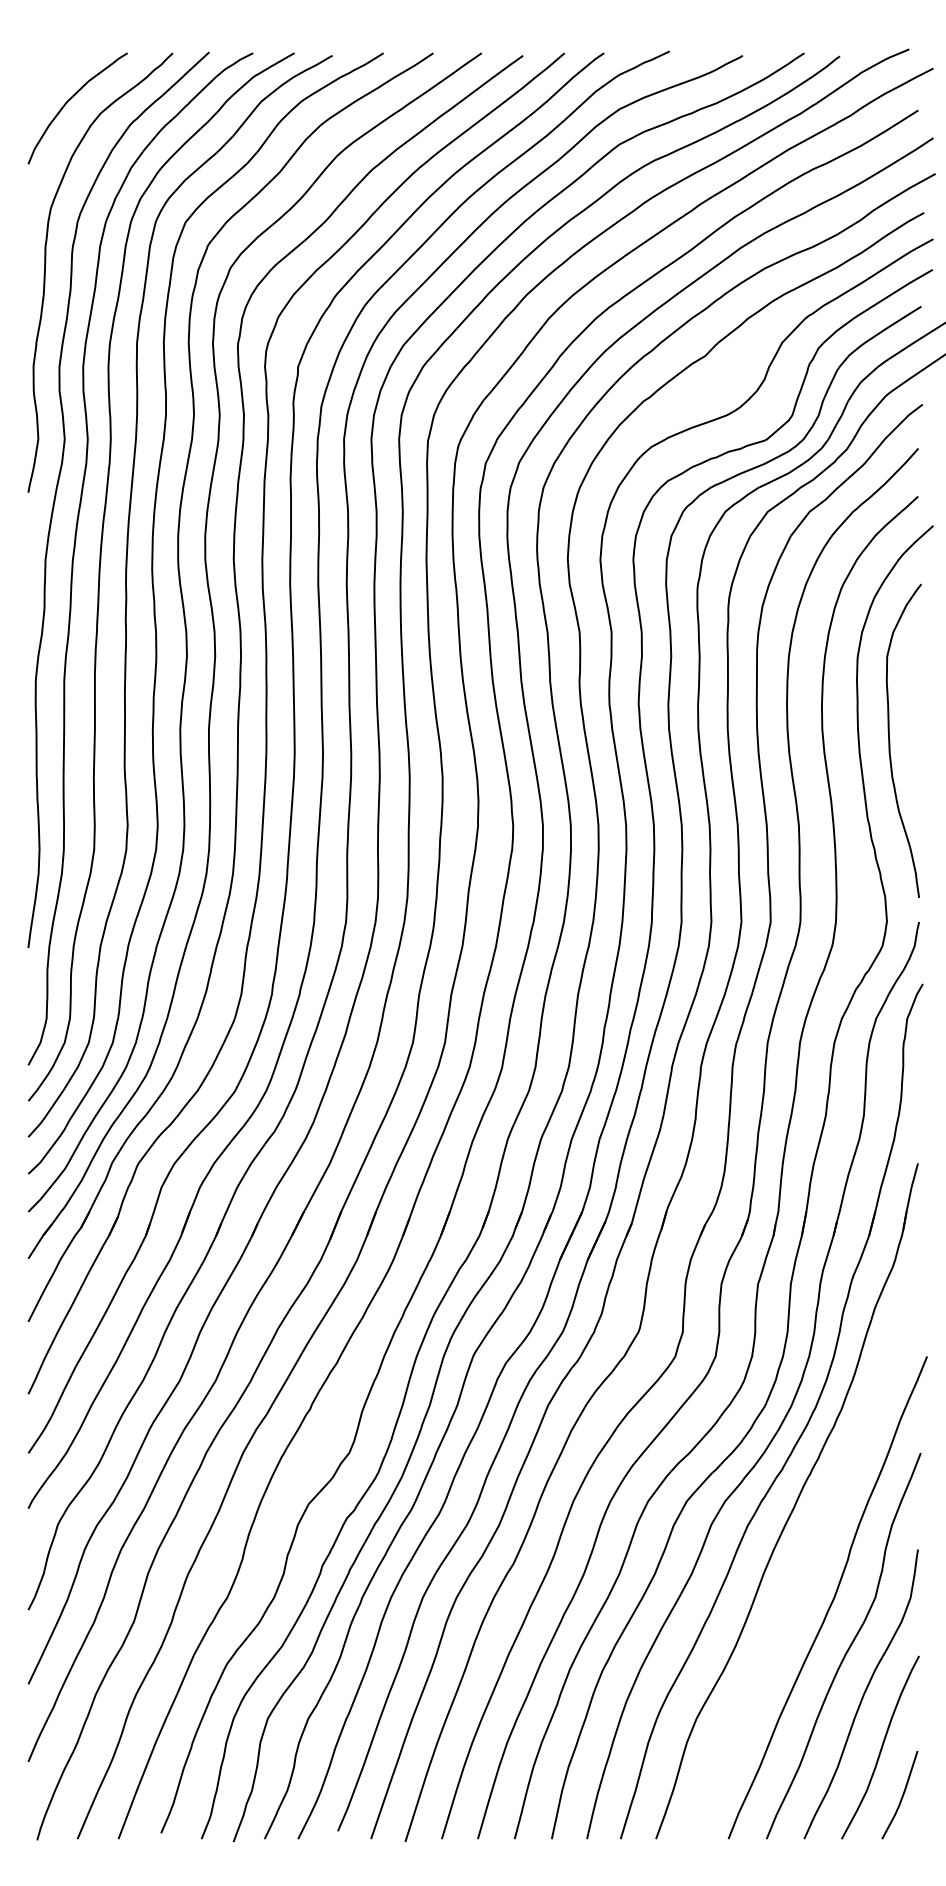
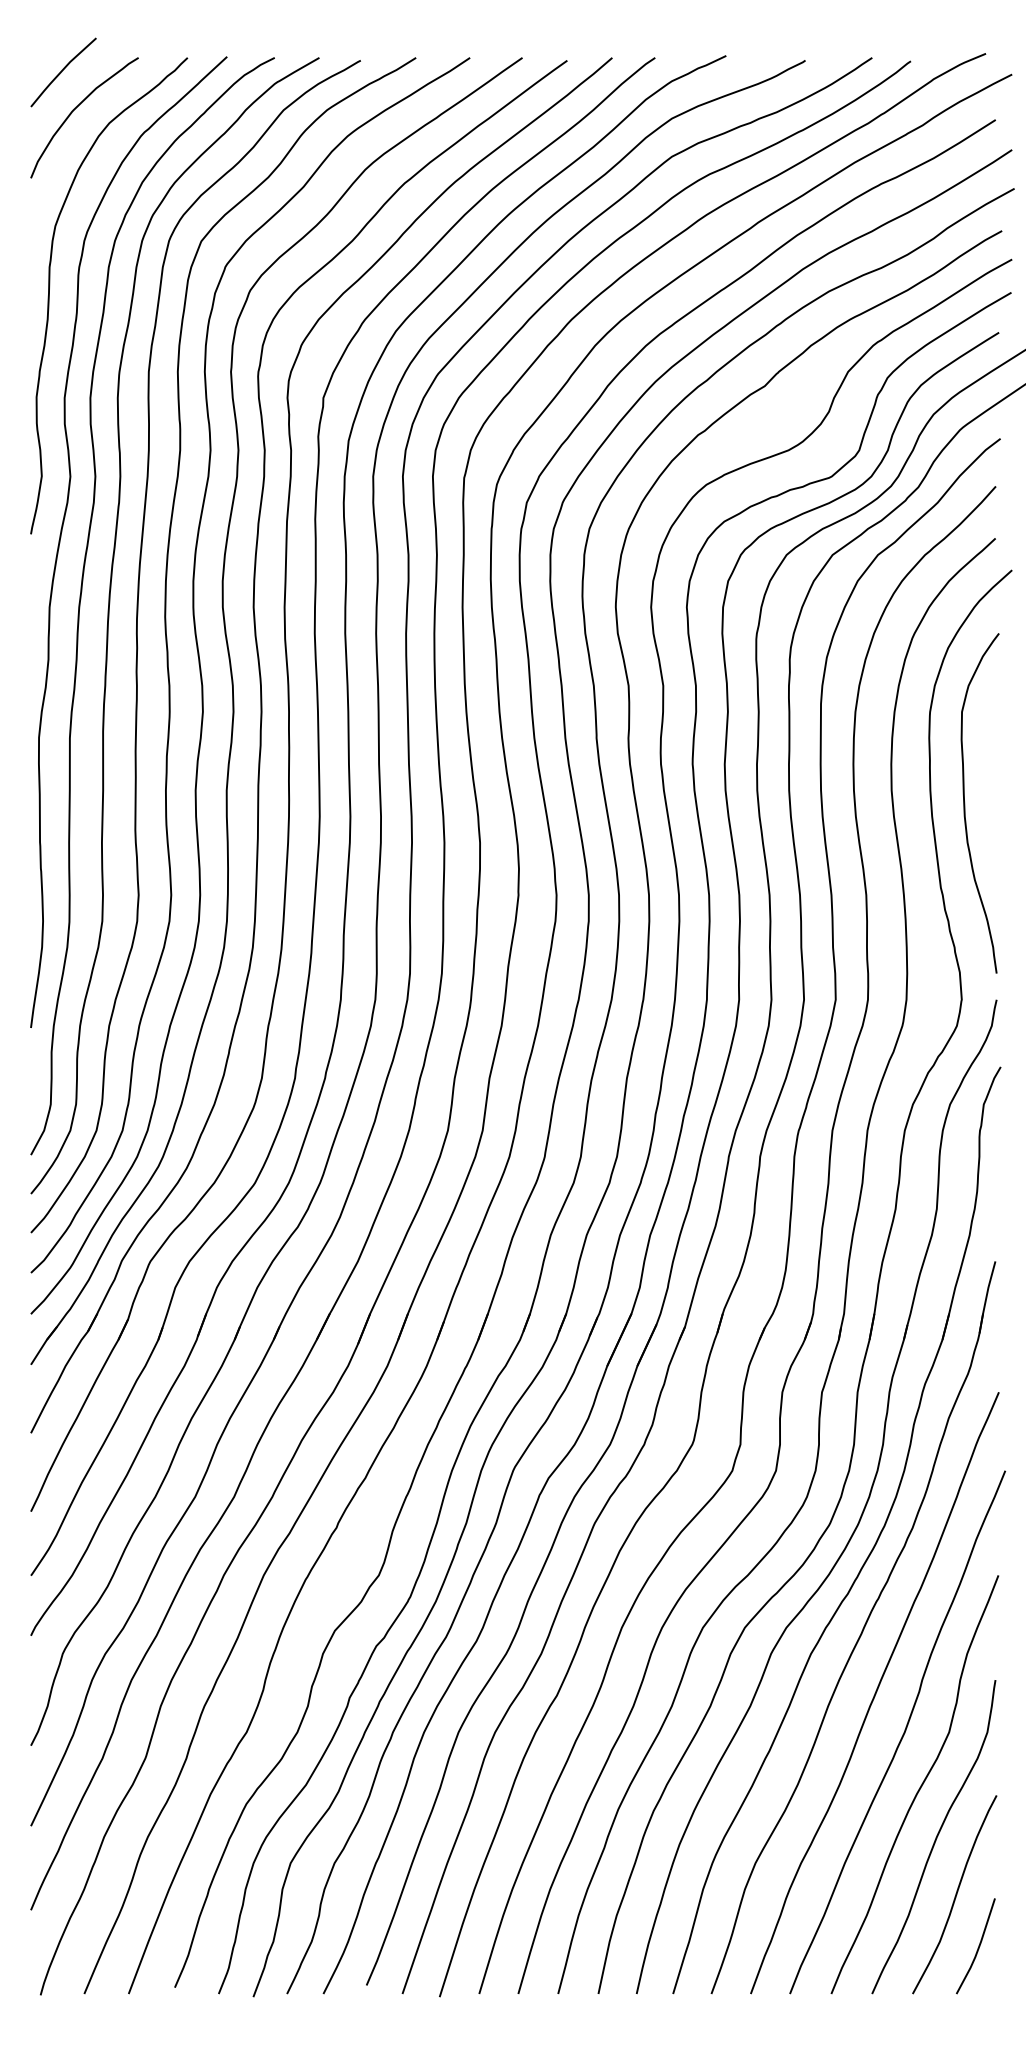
line: (58, 65) -> (63, 71), added
curve: (806, 1561) -> (874, 1693), added

